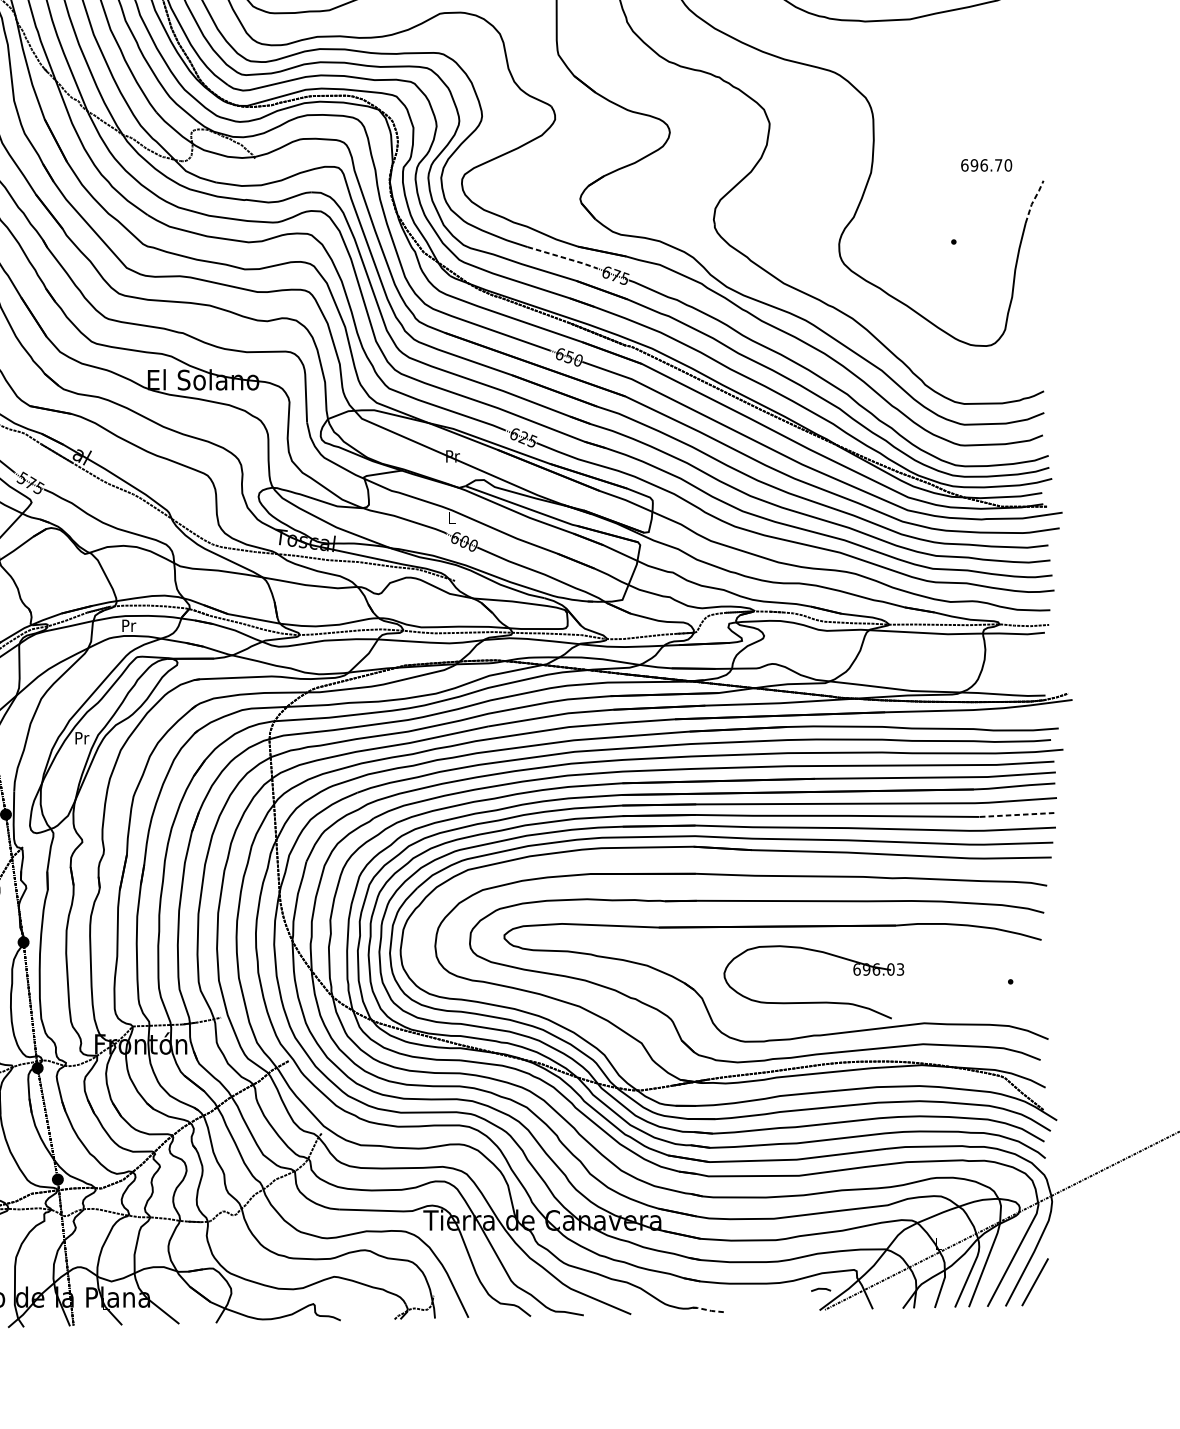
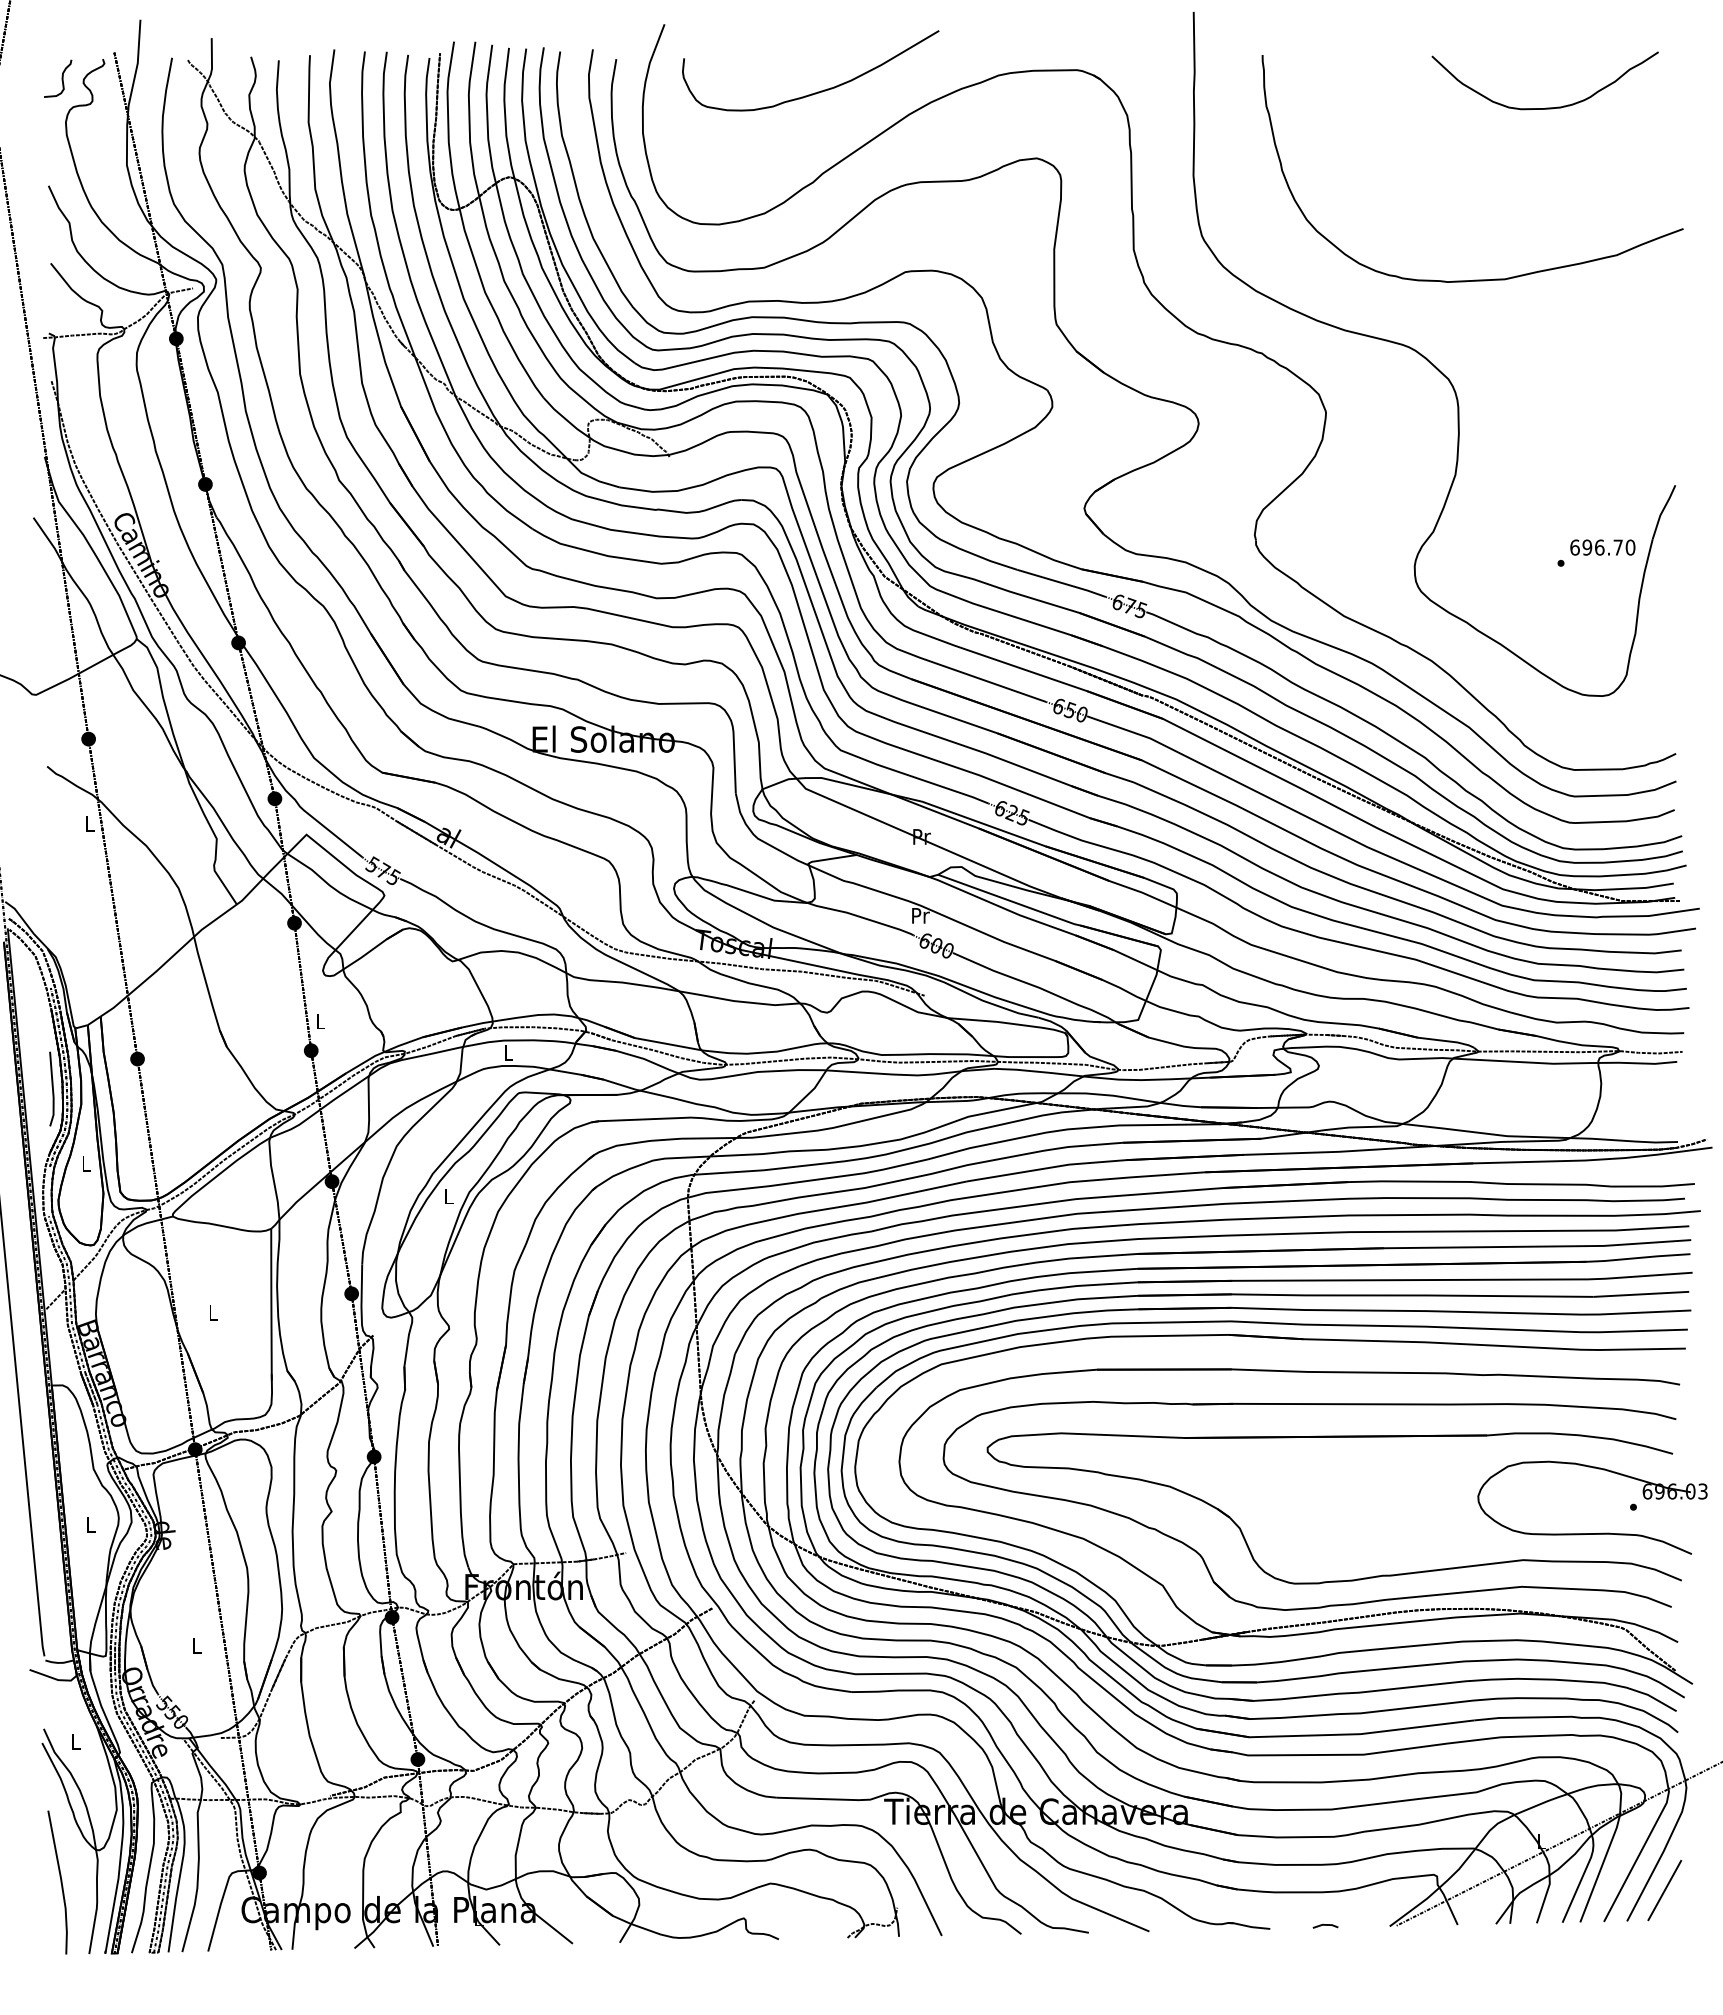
text: (986, 165) -> (1602, 547), moved
line: (1033, 201) -> (1662, 511), dashed -> solid
line: (563, 257) -> (1062, 583), dashed -> solid
text: (451, 518) -> (920, 915), L -> Pr
text: (128, 625) -> (508, 1052), Pr -> L
text: (82, 738) -> (449, 1196), Pr -> L
line: (1016, 815) -> (1641, 1294), dashed -> solid
part: (813, 1002) -> (1592, 1533), moved
line: (820, 1289) -> (1325, 1925), moved
line: (708, 1310) -> (1248, 1926), dashed -> solid

